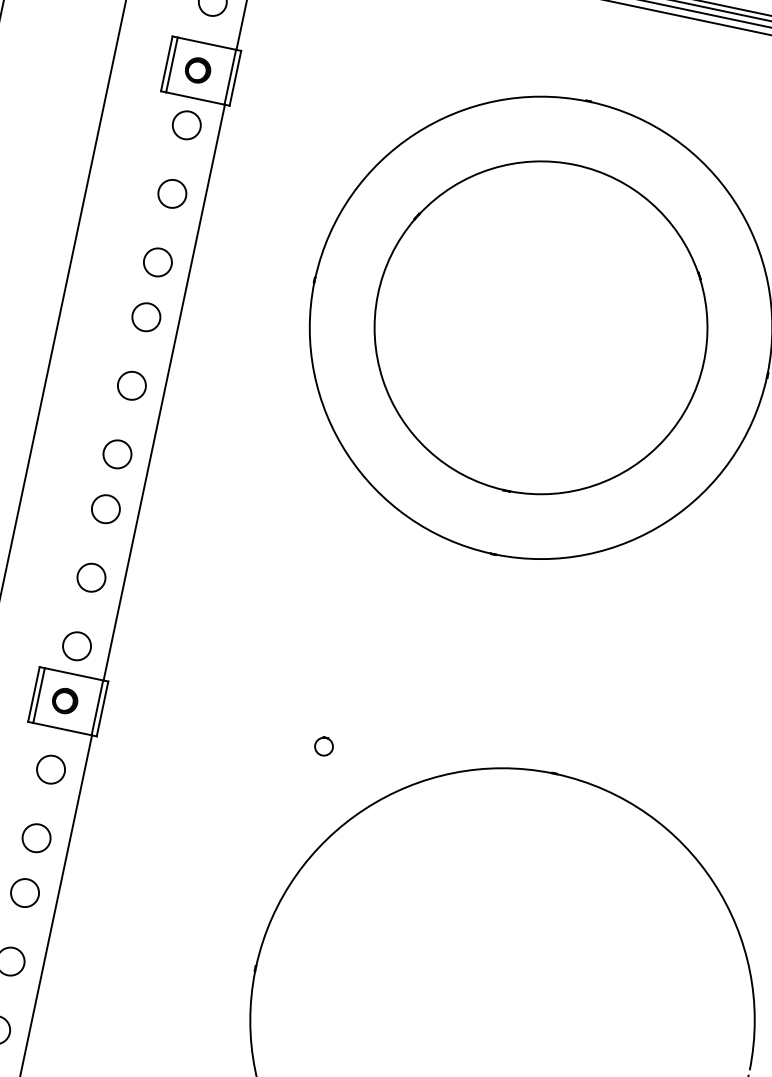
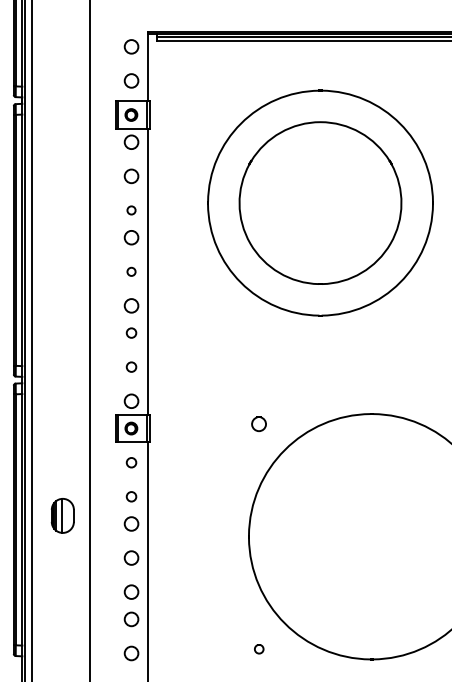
circle: (157, 262) -> (131, 210), size x0.6
circle: (131, 385) -> (131, 271), size x0.6
circle: (106, 507) -> (131, 332), size x0.7
circle: (91, 576) -> (131, 366), size x0.7
part: (324, 747) -> (259, 424), size x1.6
circle: (50, 769) -> (131, 462), size x0.7
circle: (36, 837) -> (131, 496), size x0.7

